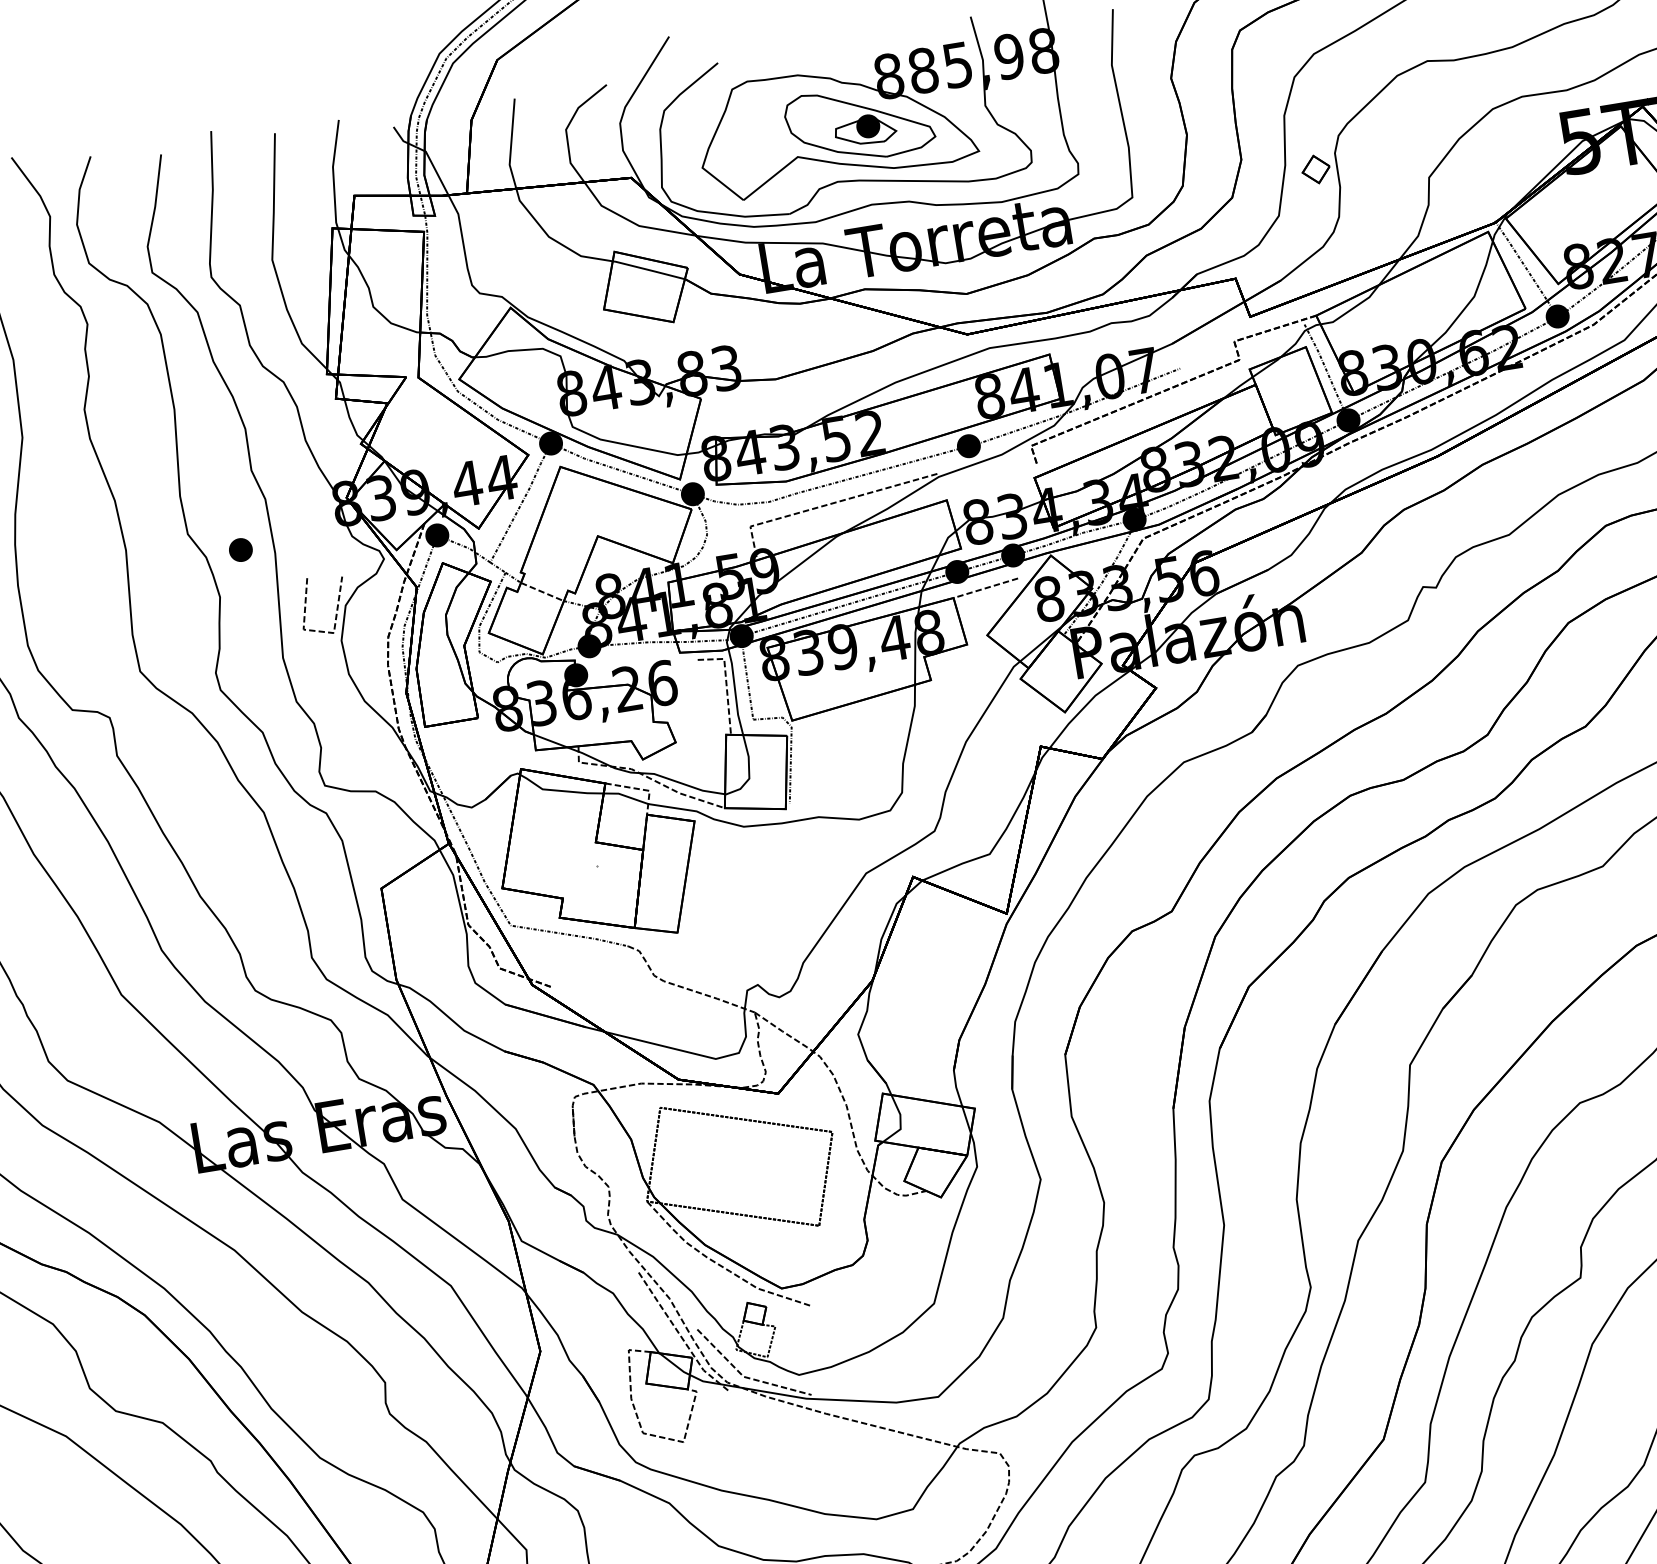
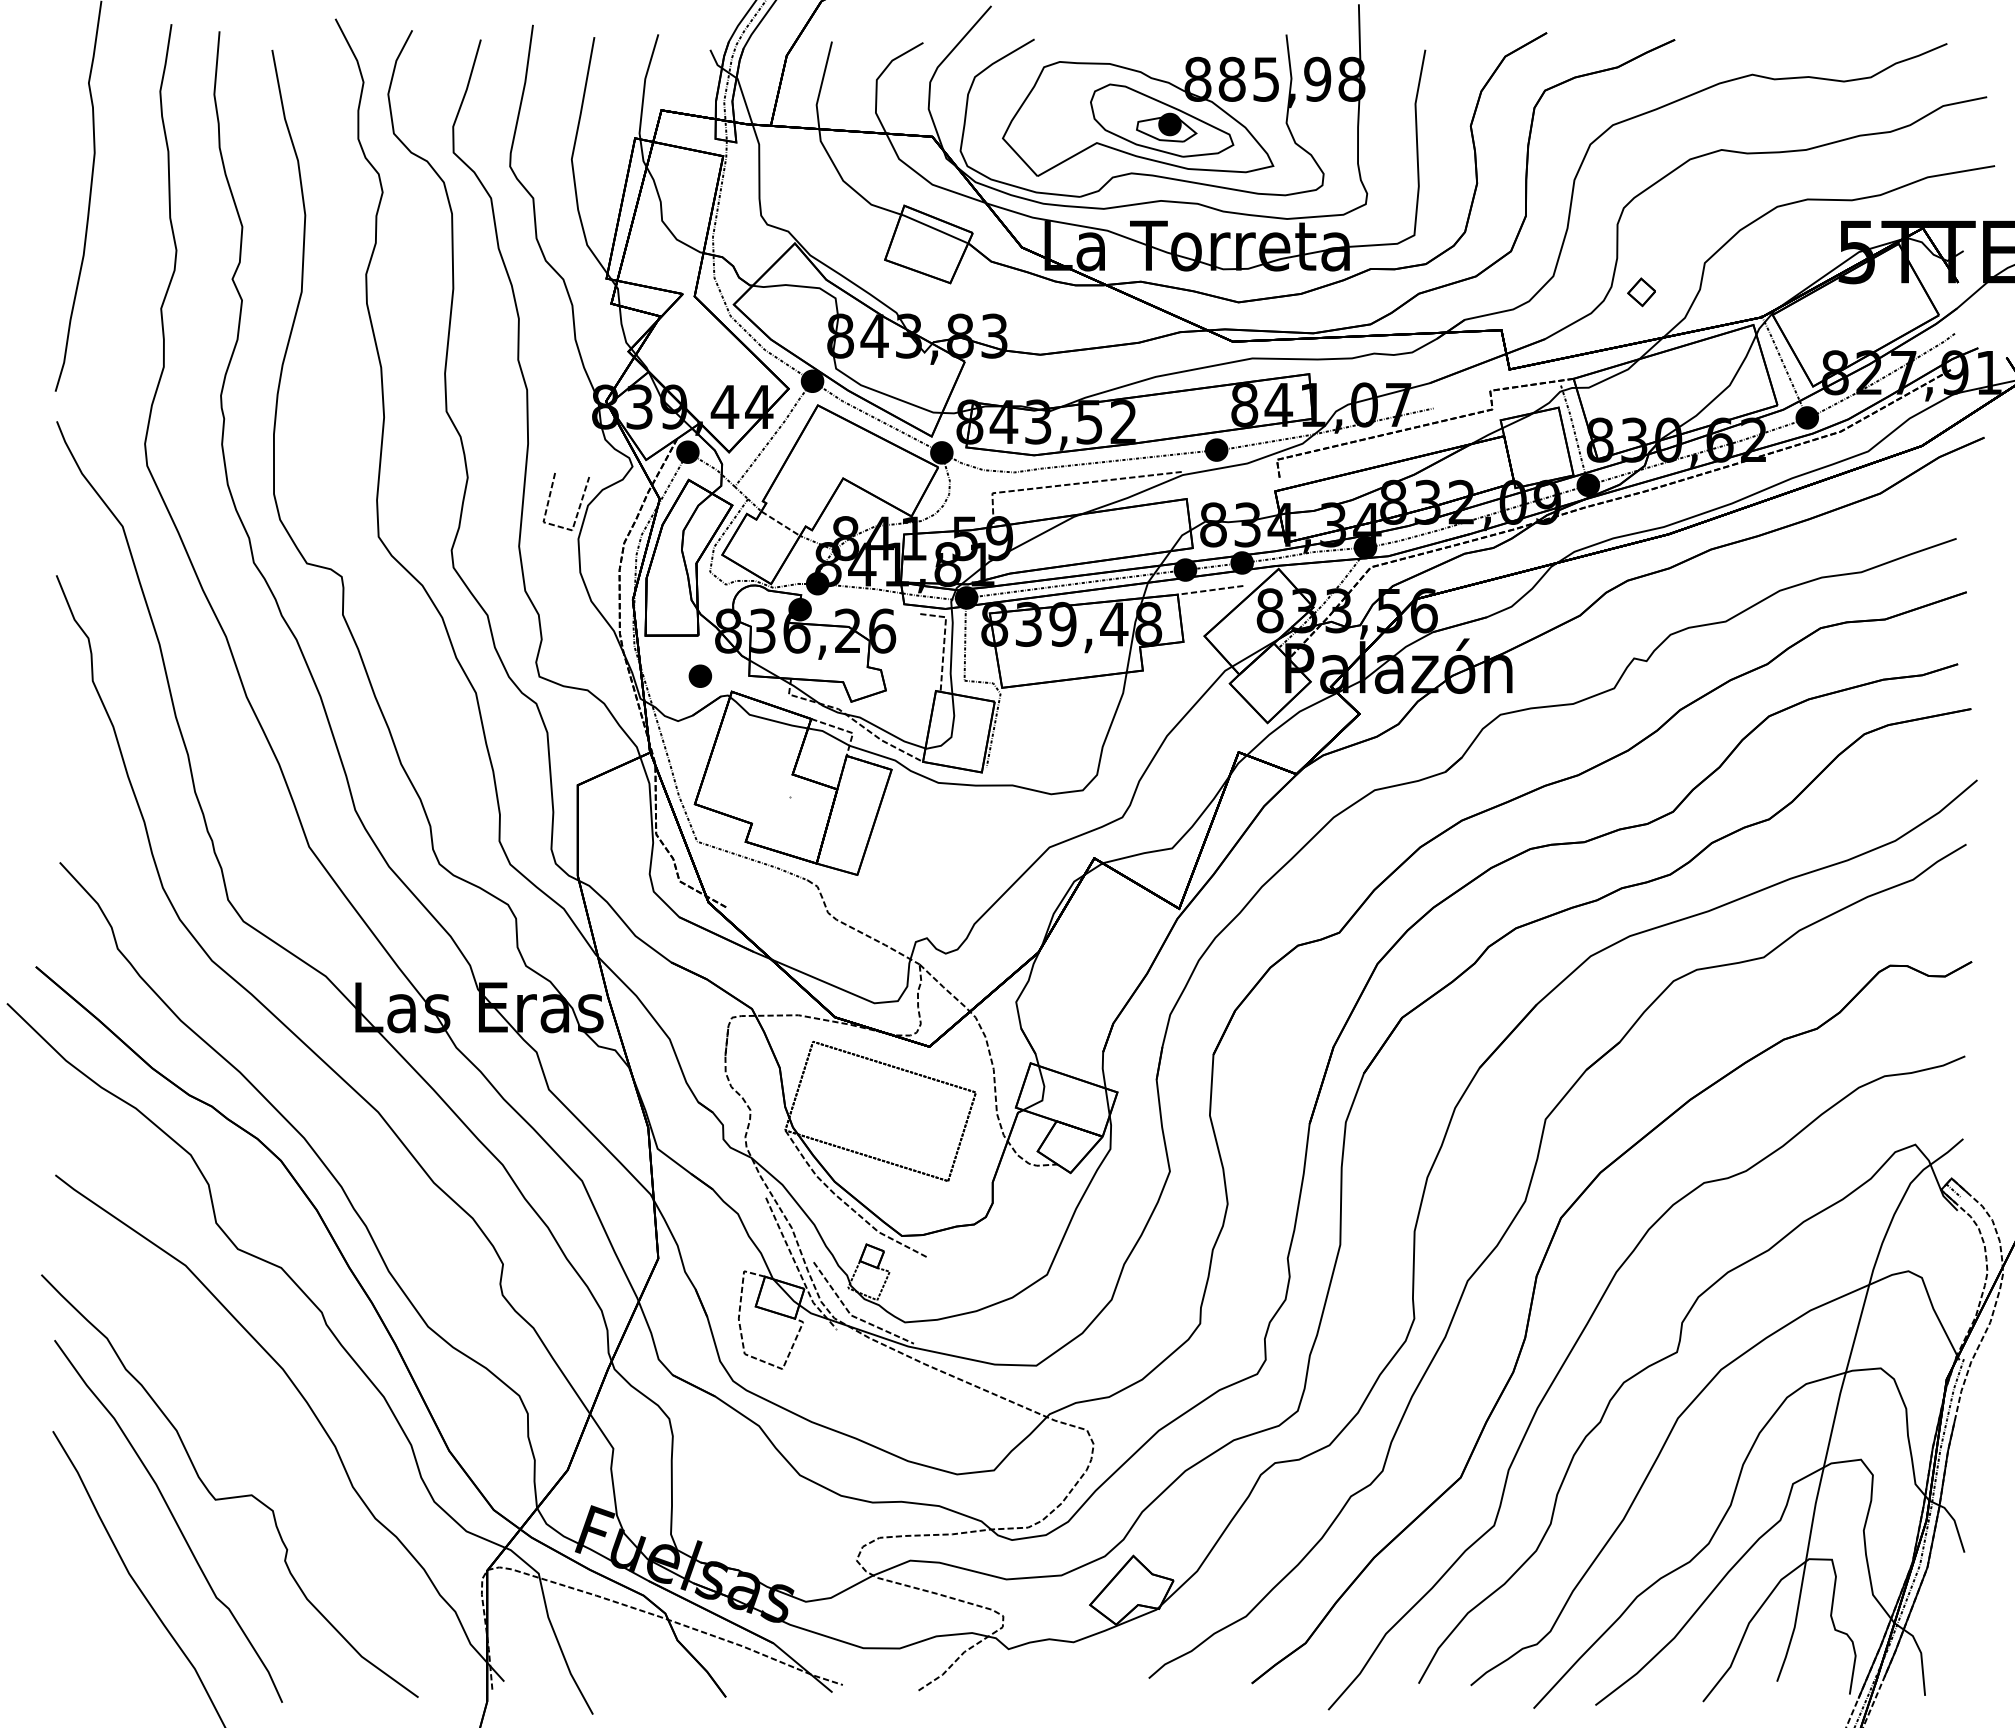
part: (1315, 169) -> (1641, 292), moved
part: (240, 549) -> (700, 675), moved

